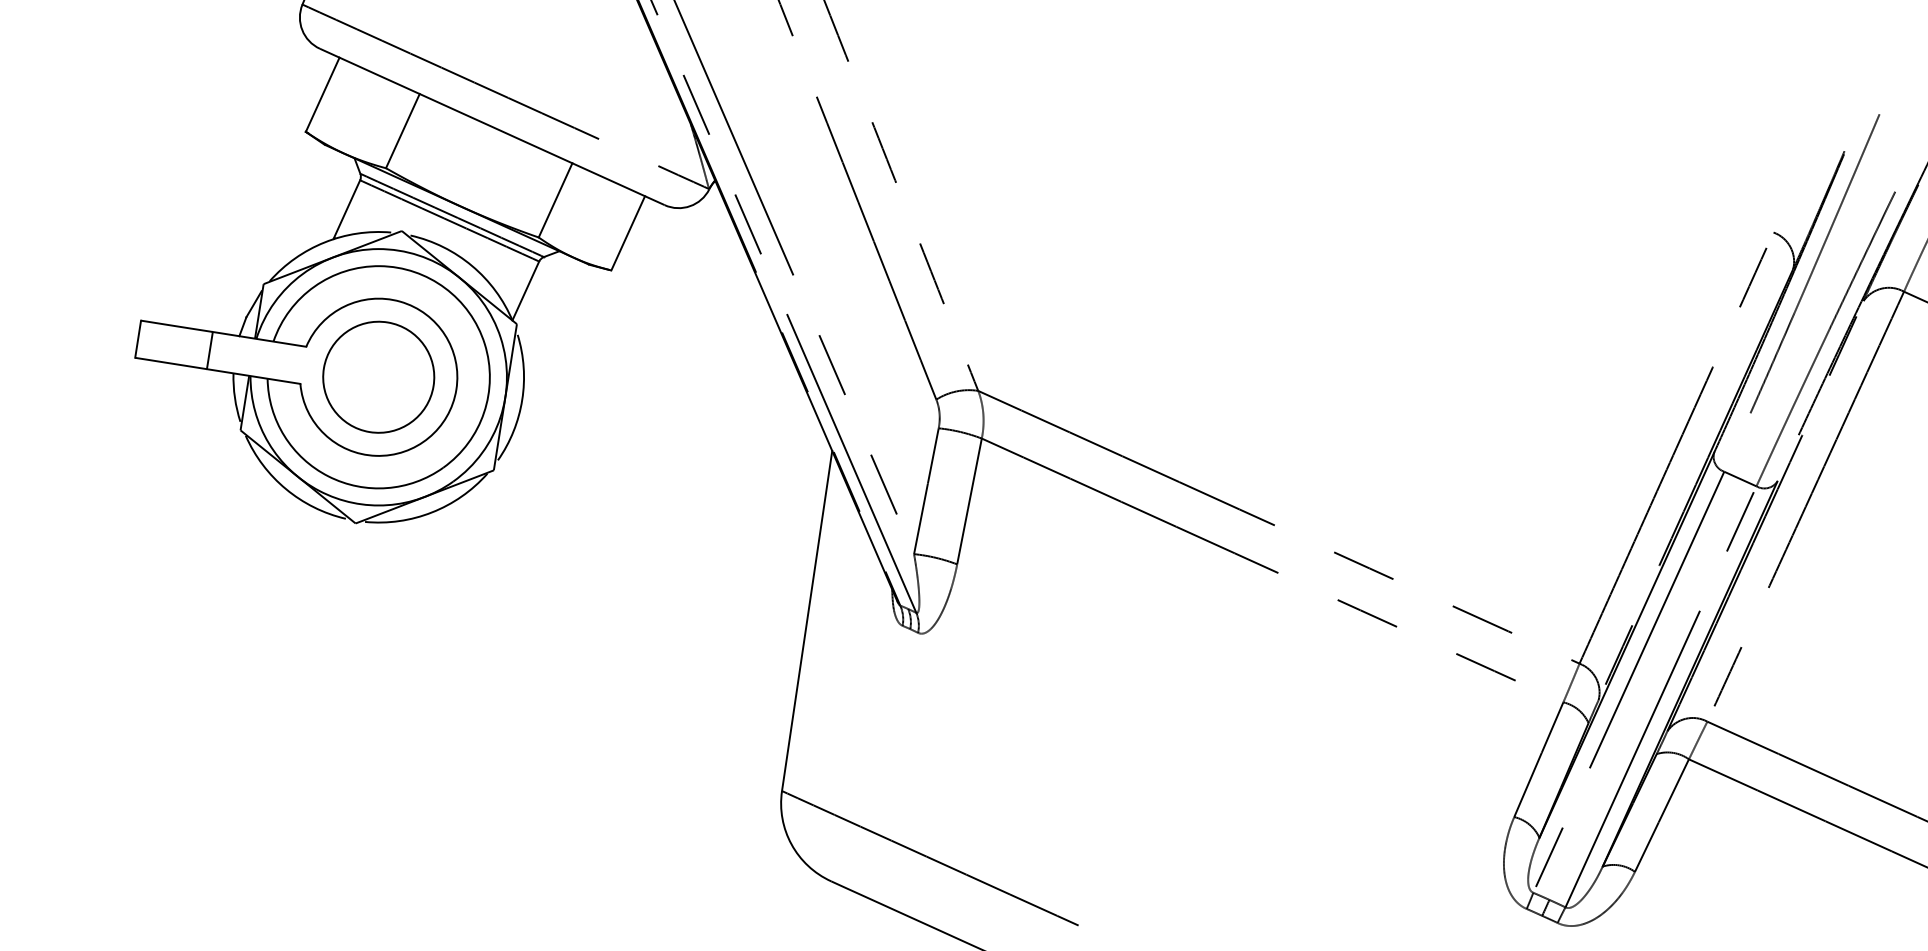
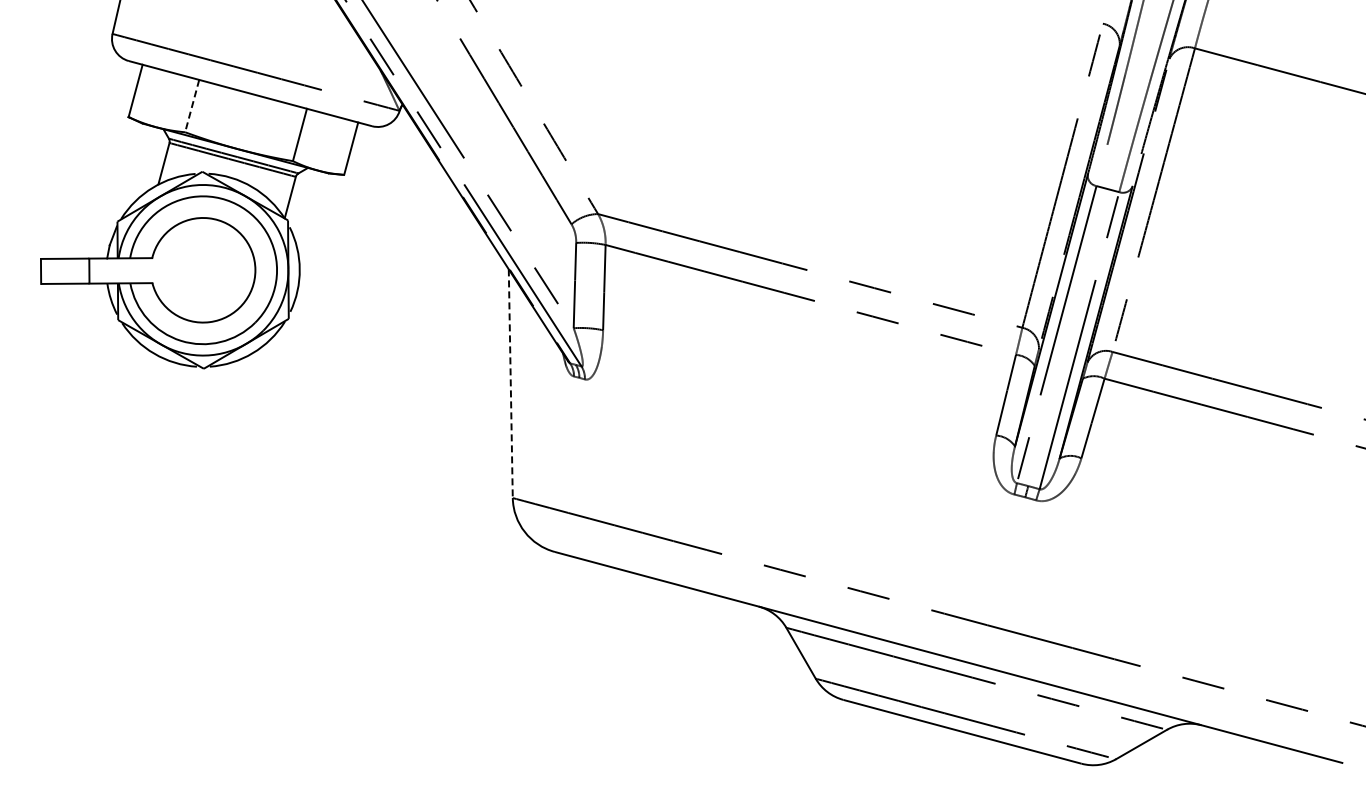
line: (403, 131) -> (192, 106), solid -> dashed
circle: (377, 377) -> (202, 270), removed
line: (806, 622) -> (510, 384), solid -> dashed

